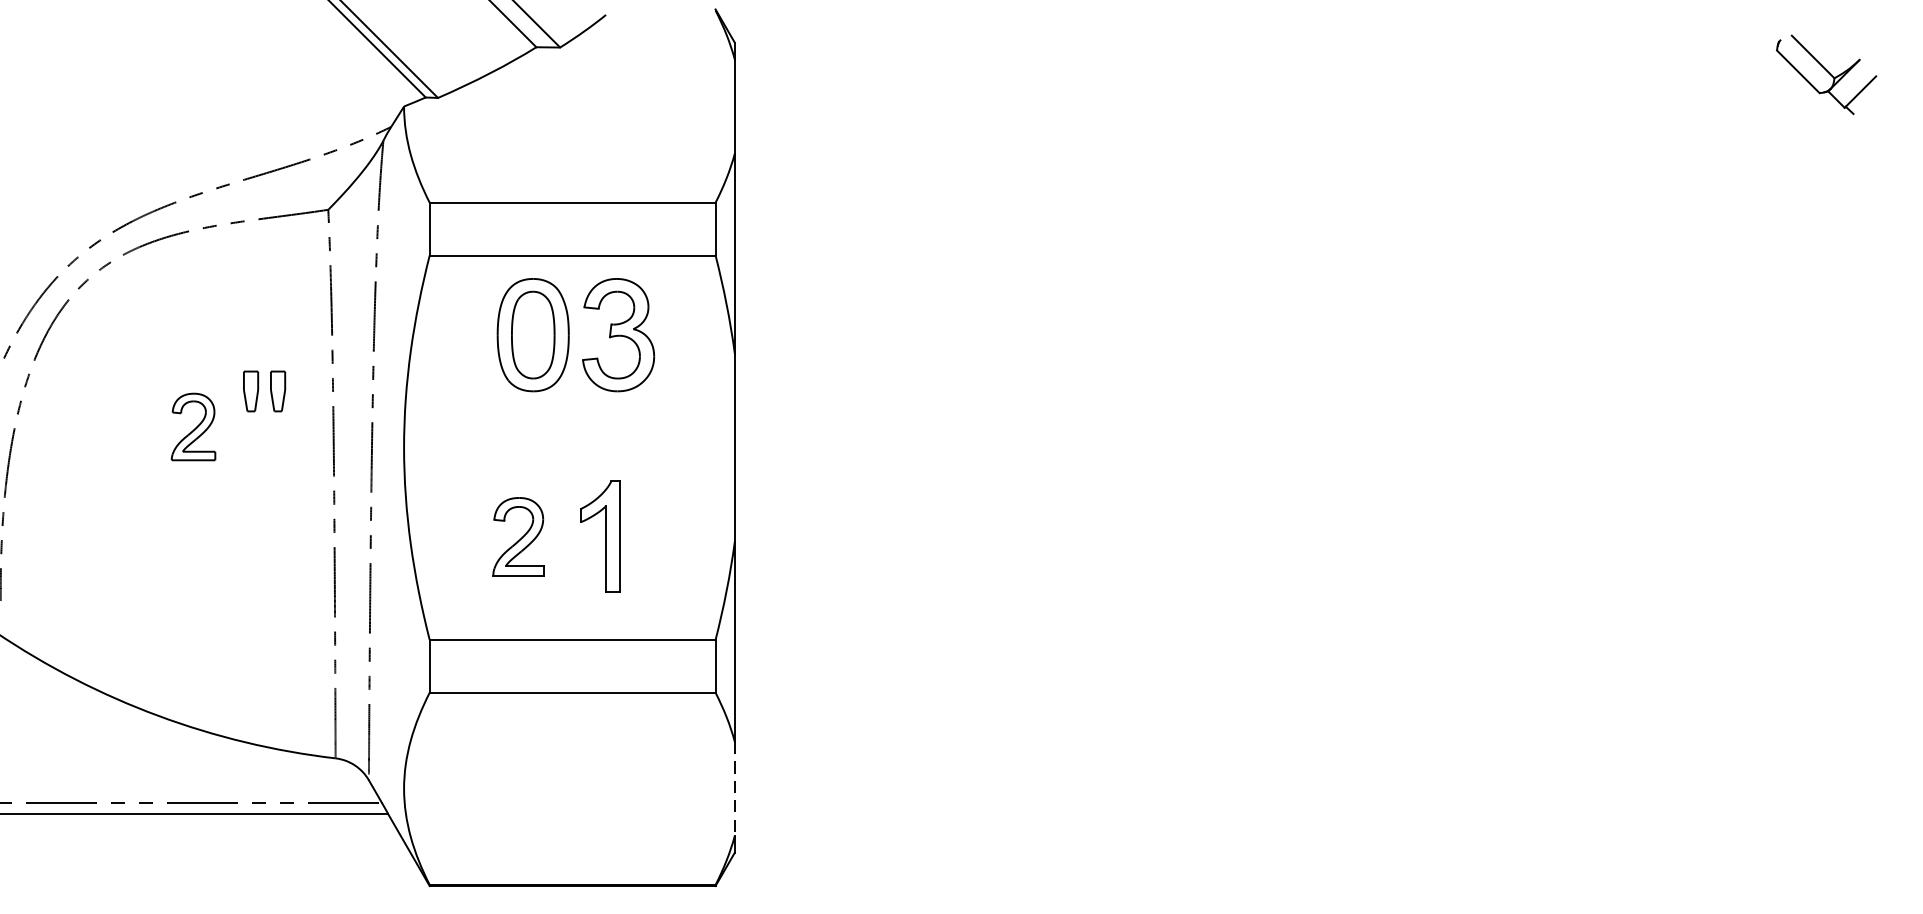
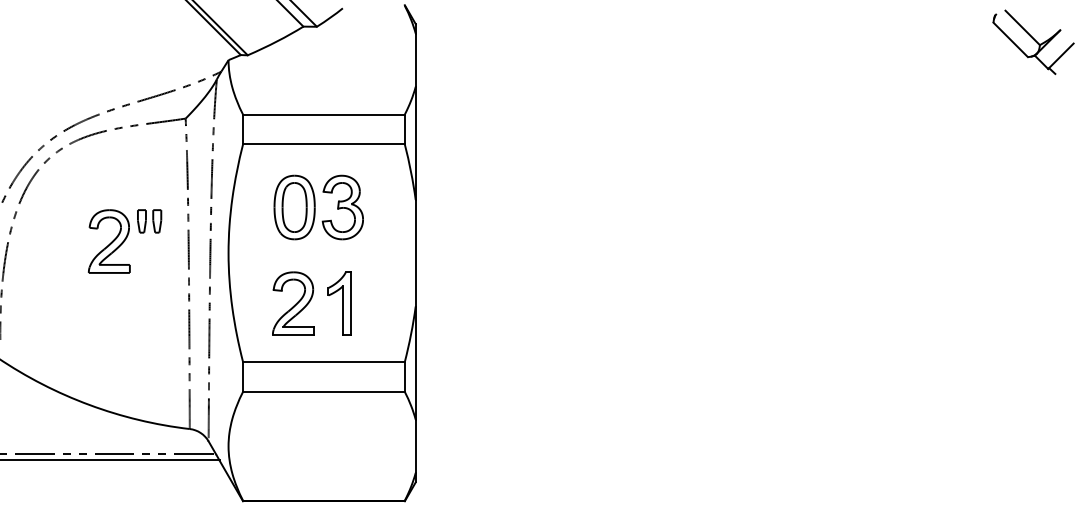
part: (1826, 73) -> (1033, 41), size x1.43
part: (575, 335) -> (318, 207), moved
part: (193, 426) -> (109, 241), size x1.67
part: (518, 536) -> (293, 303), size x1.43
line: (734, 789) -> (415, 446), dashed -> solid

